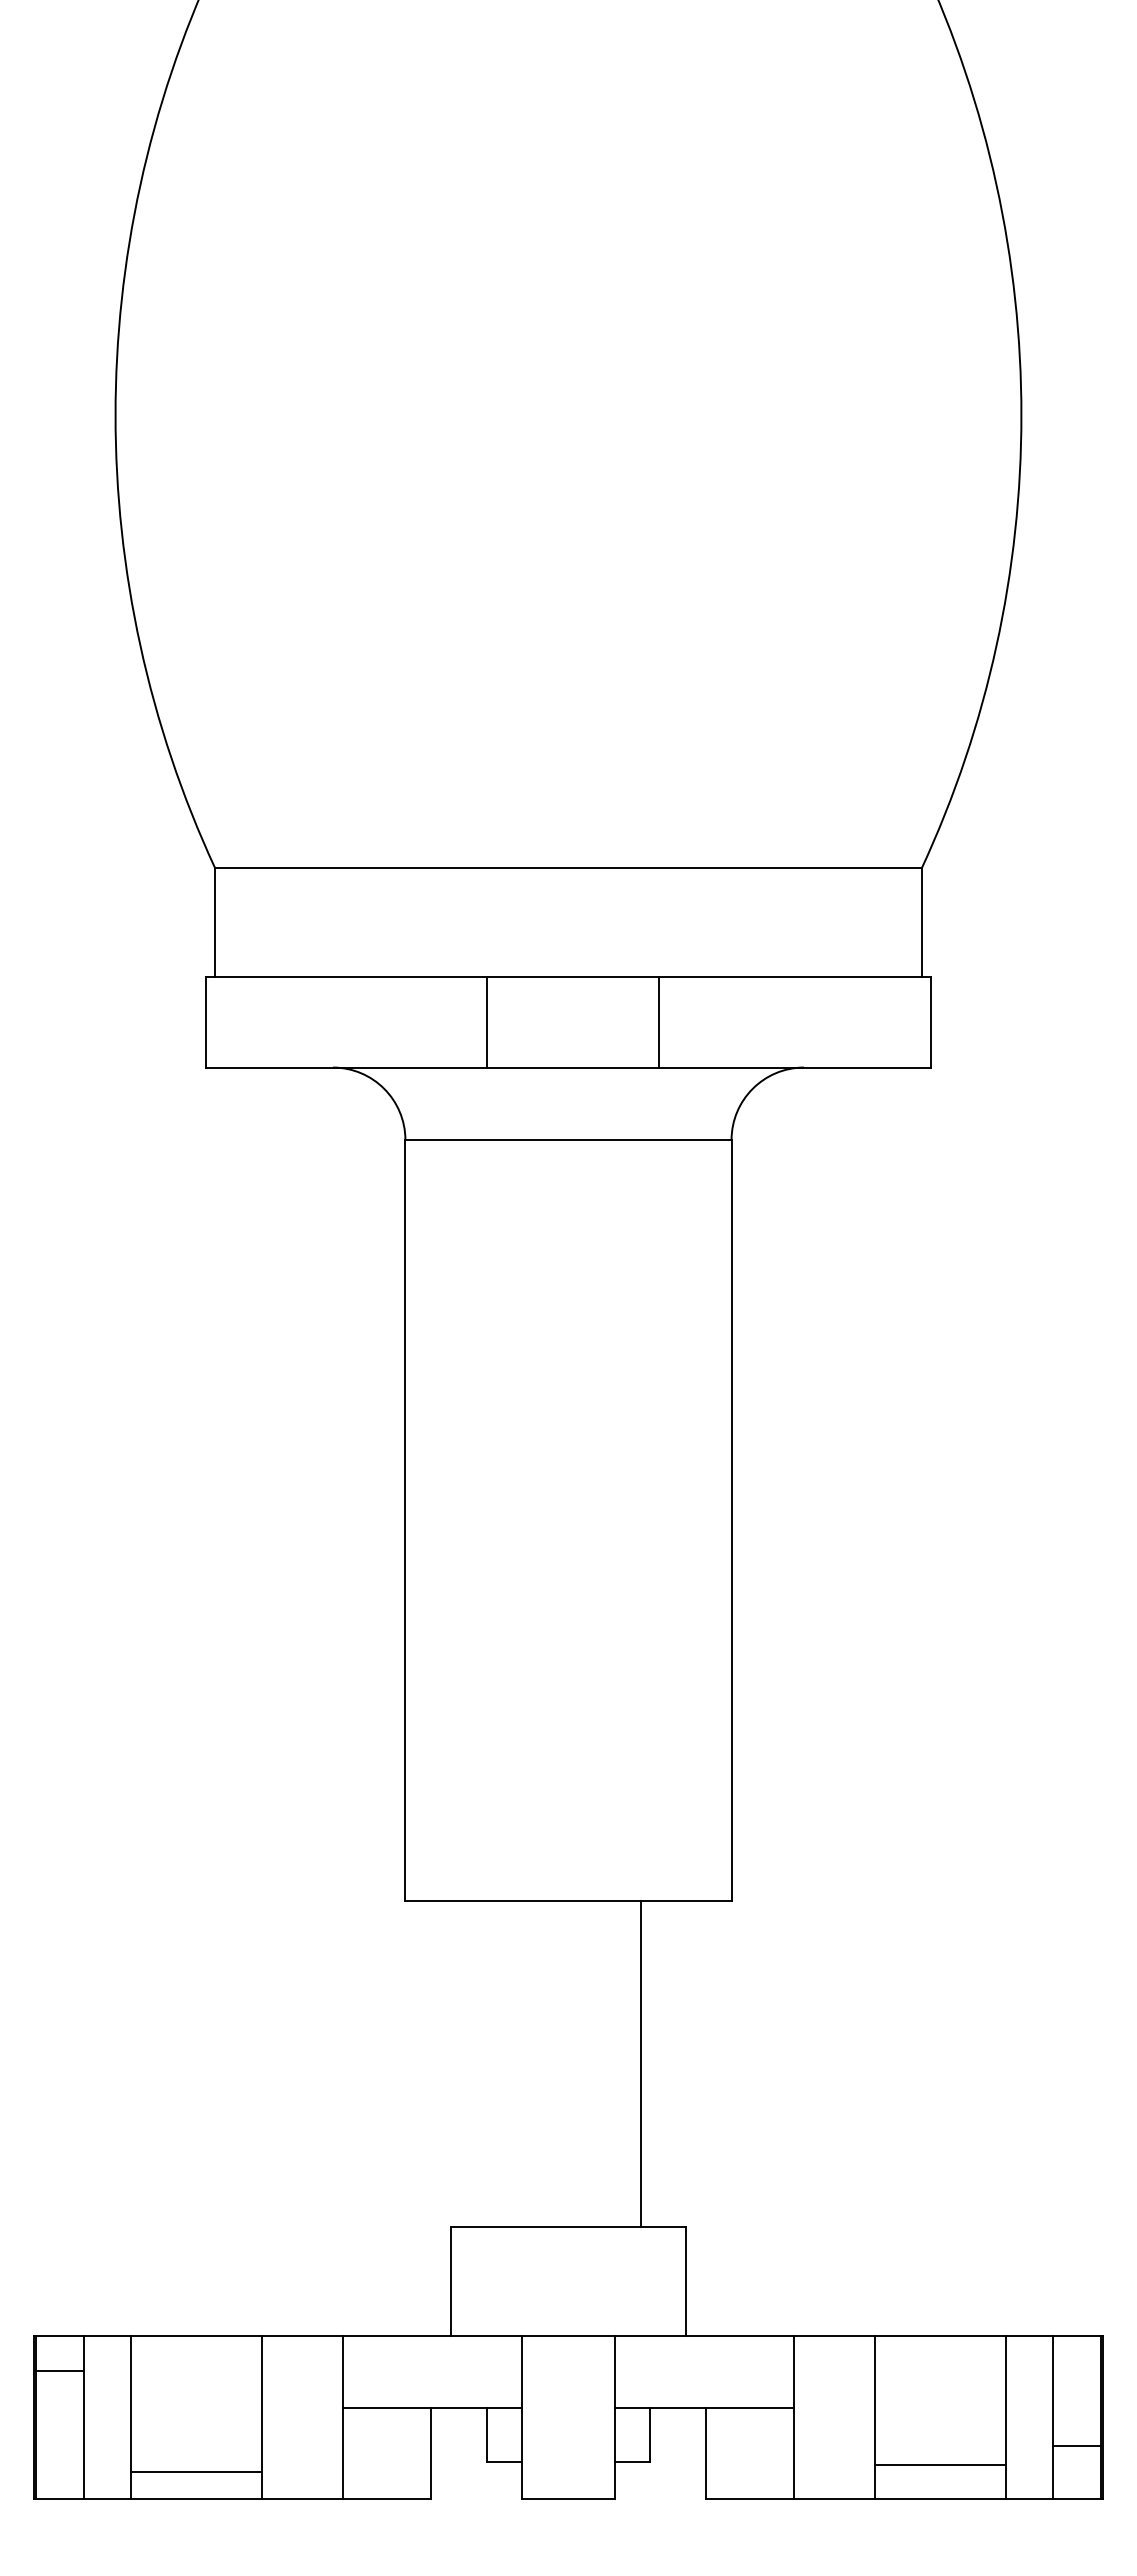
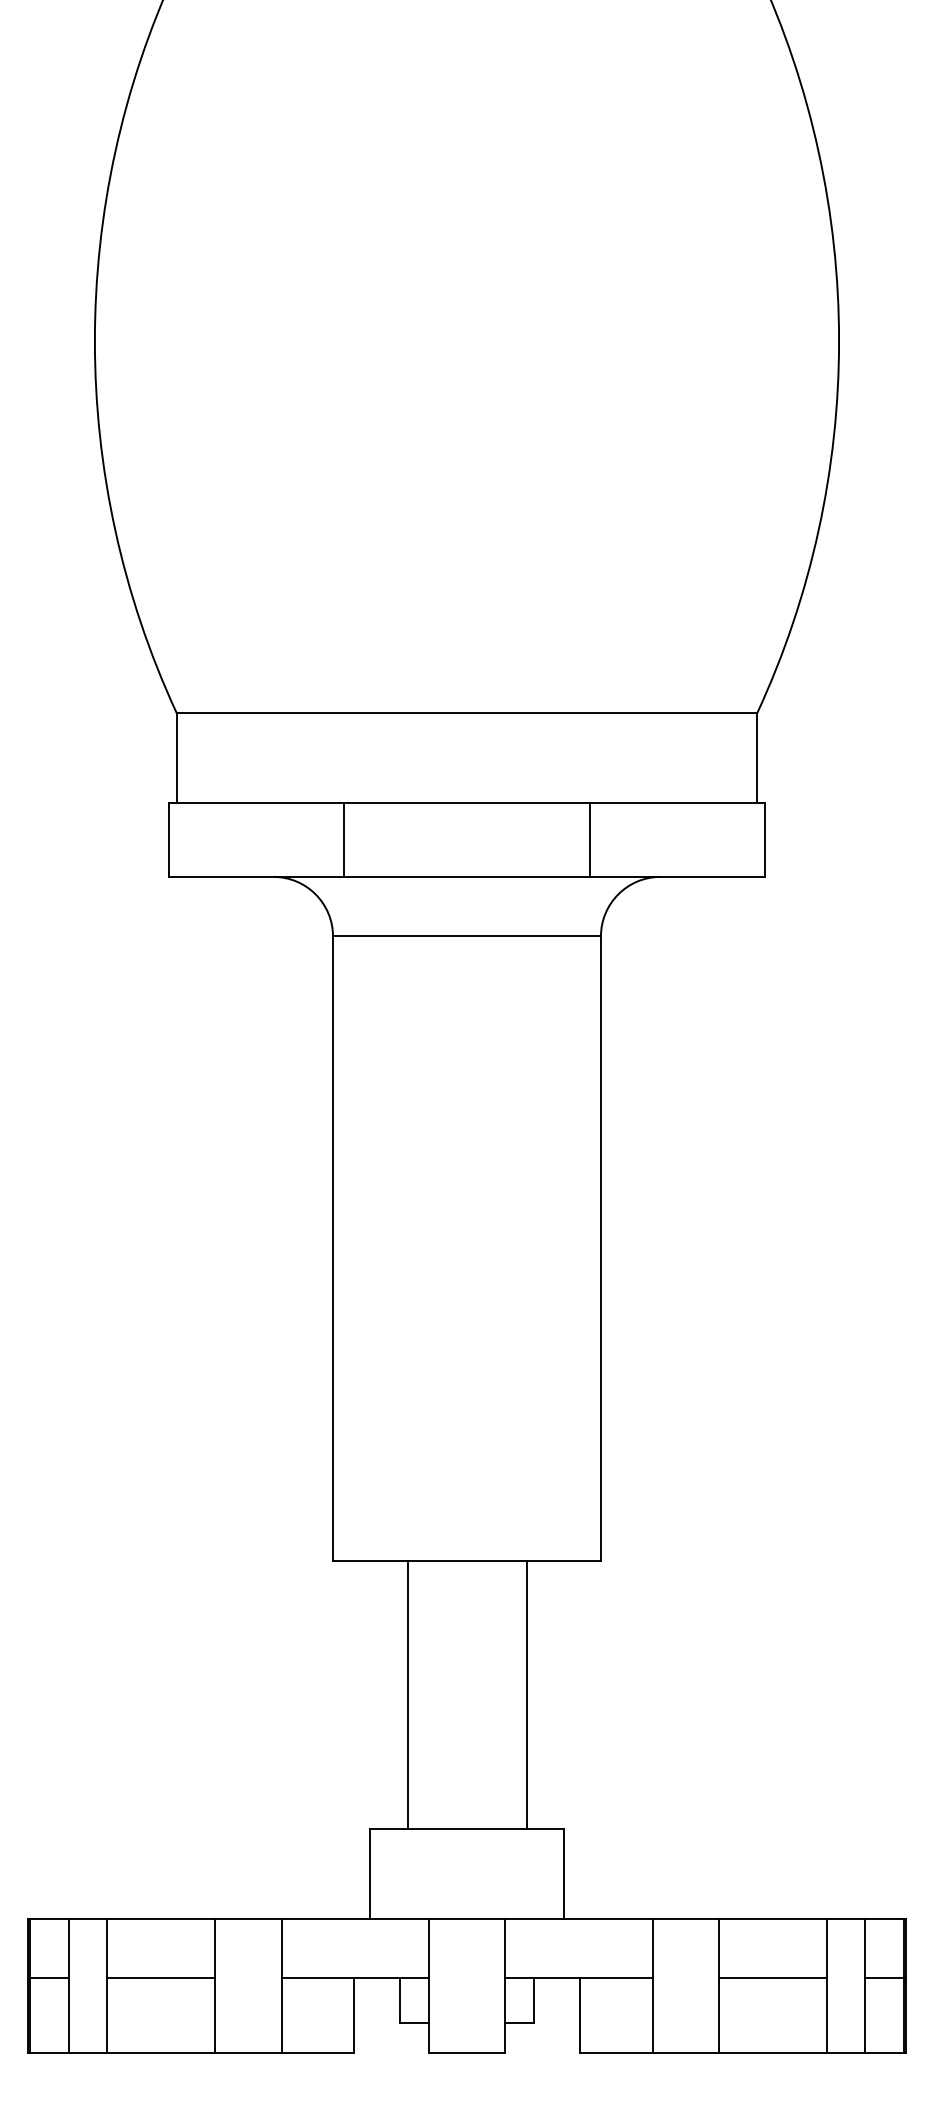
line: (487, 1022) -> (343, 839), moved
line: (658, 1022) -> (590, 839), moved
line: (496, 2063) -> (407, 1695), added
line: (59, 2371) -> (48, 1978), moved
line: (1076, 2446) -> (884, 1978), moved
line: (940, 2465) -> (772, 1978), moved
line: (195, 2472) -> (160, 1978), moved

